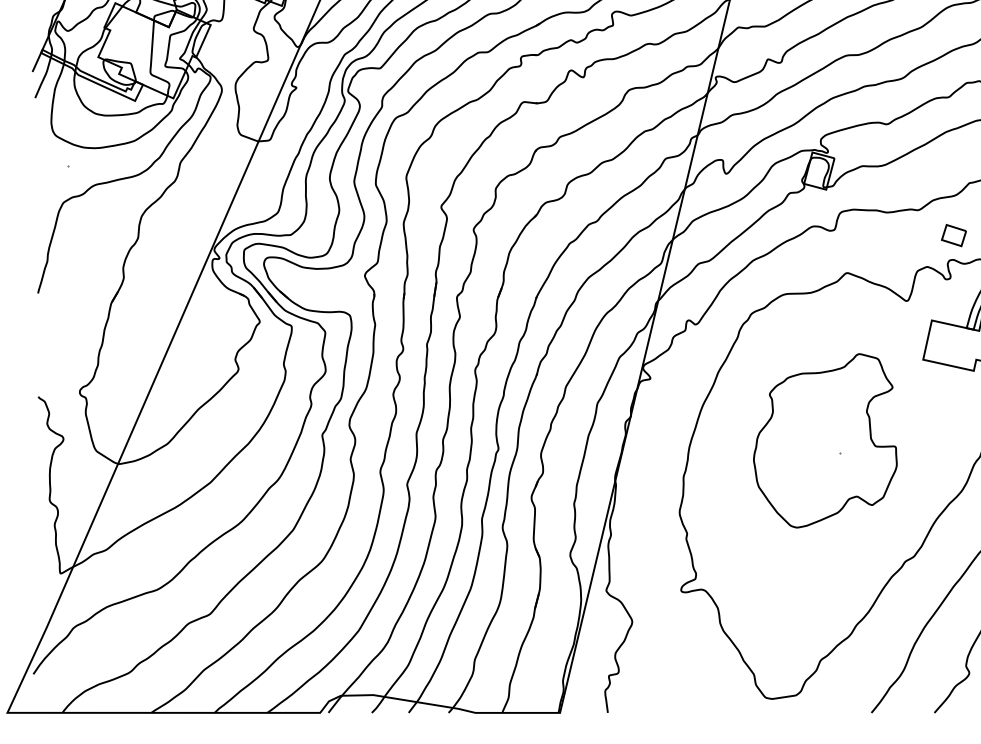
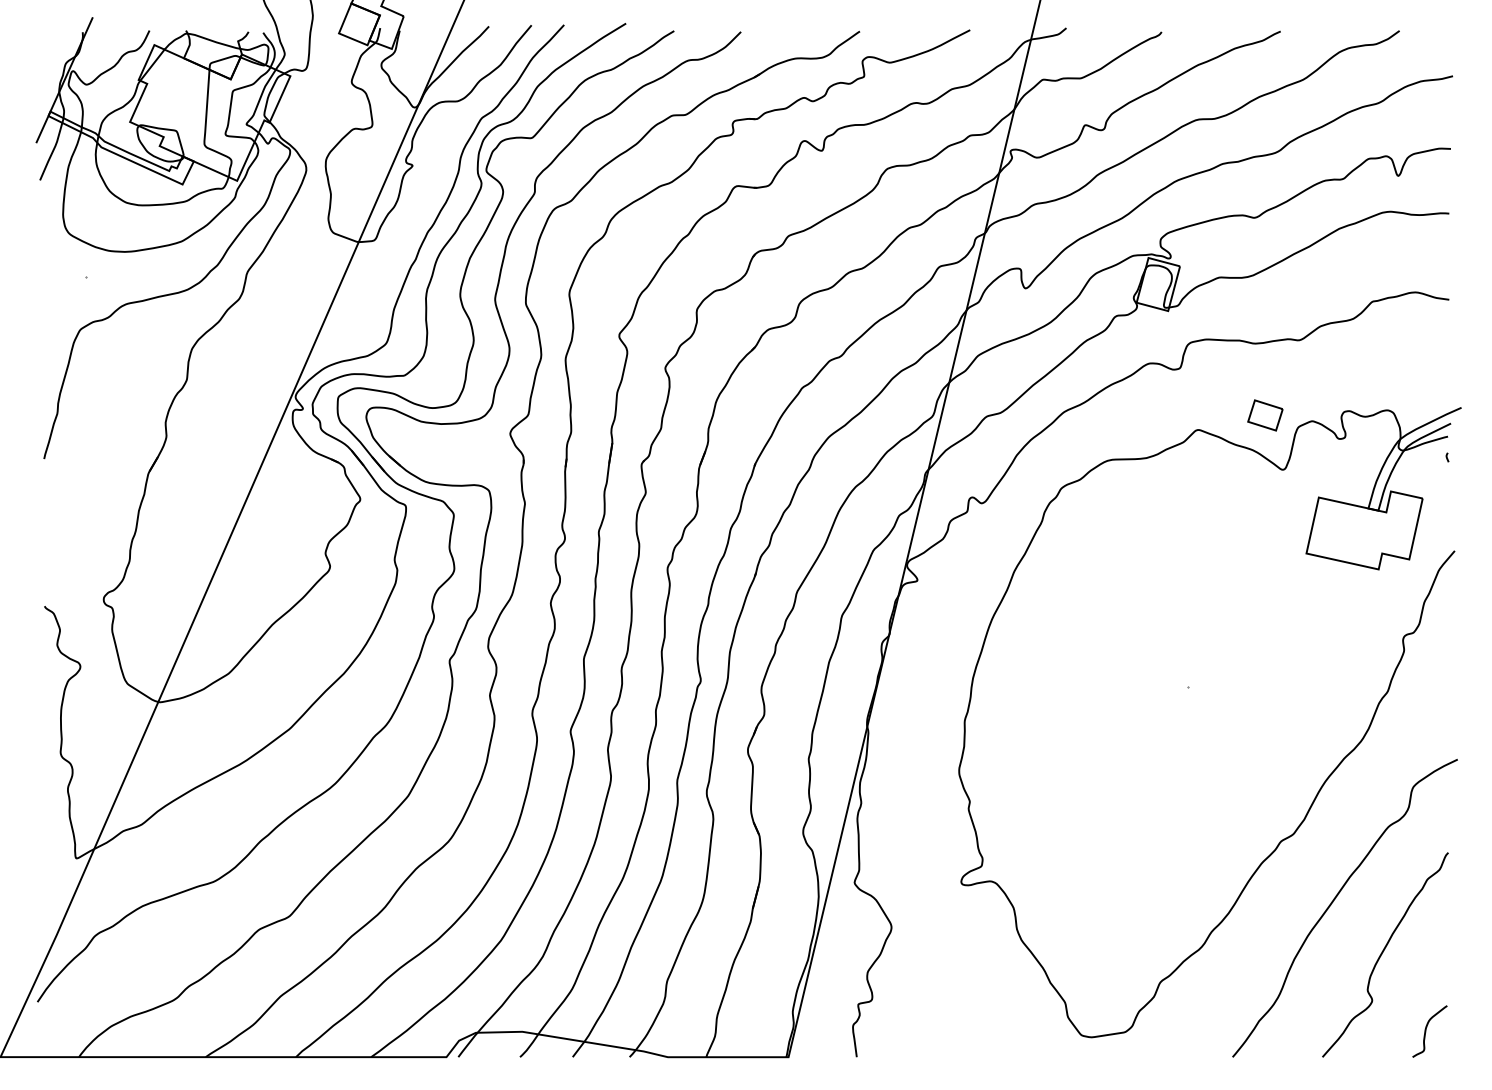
part: (954, 235) -> (1265, 415), moved
part: (825, 440) -> (1166, 668), removed

